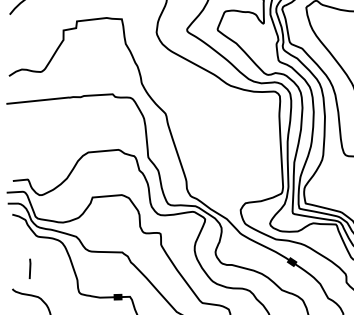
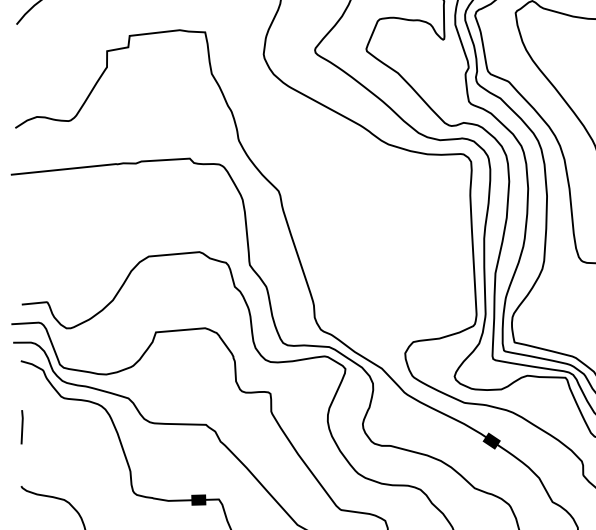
line: (29, 268) -> (21, 426), moved

